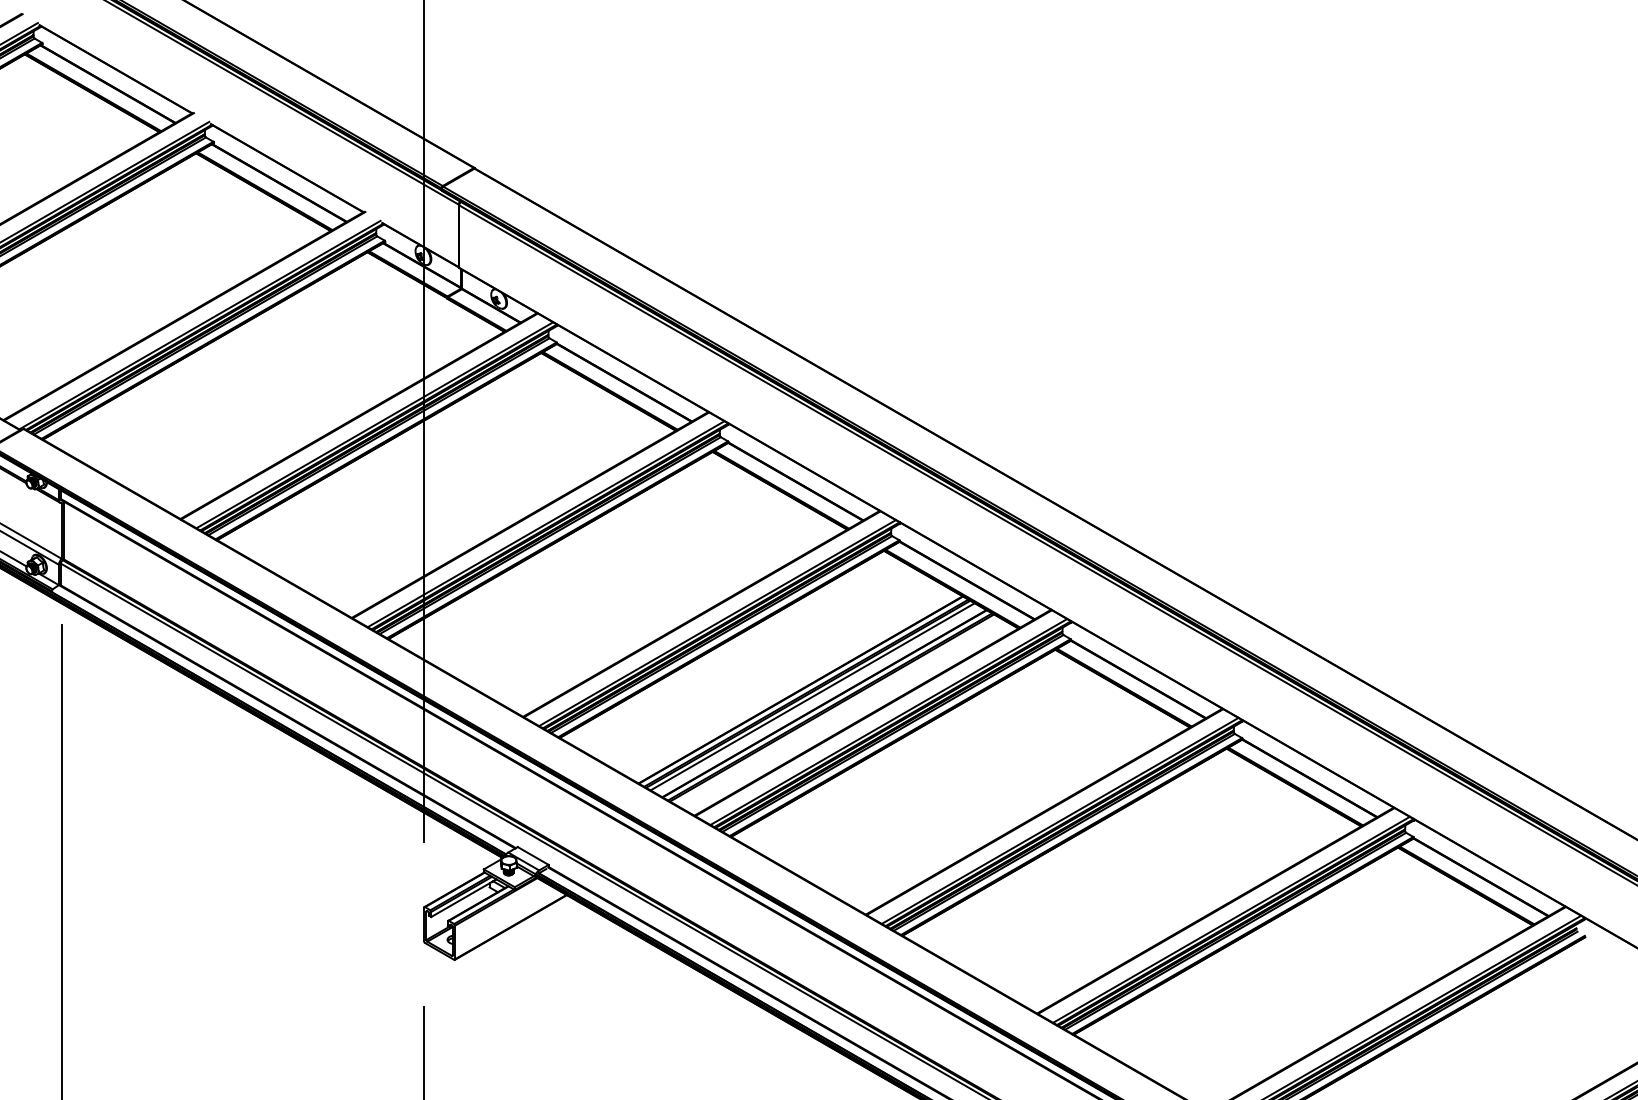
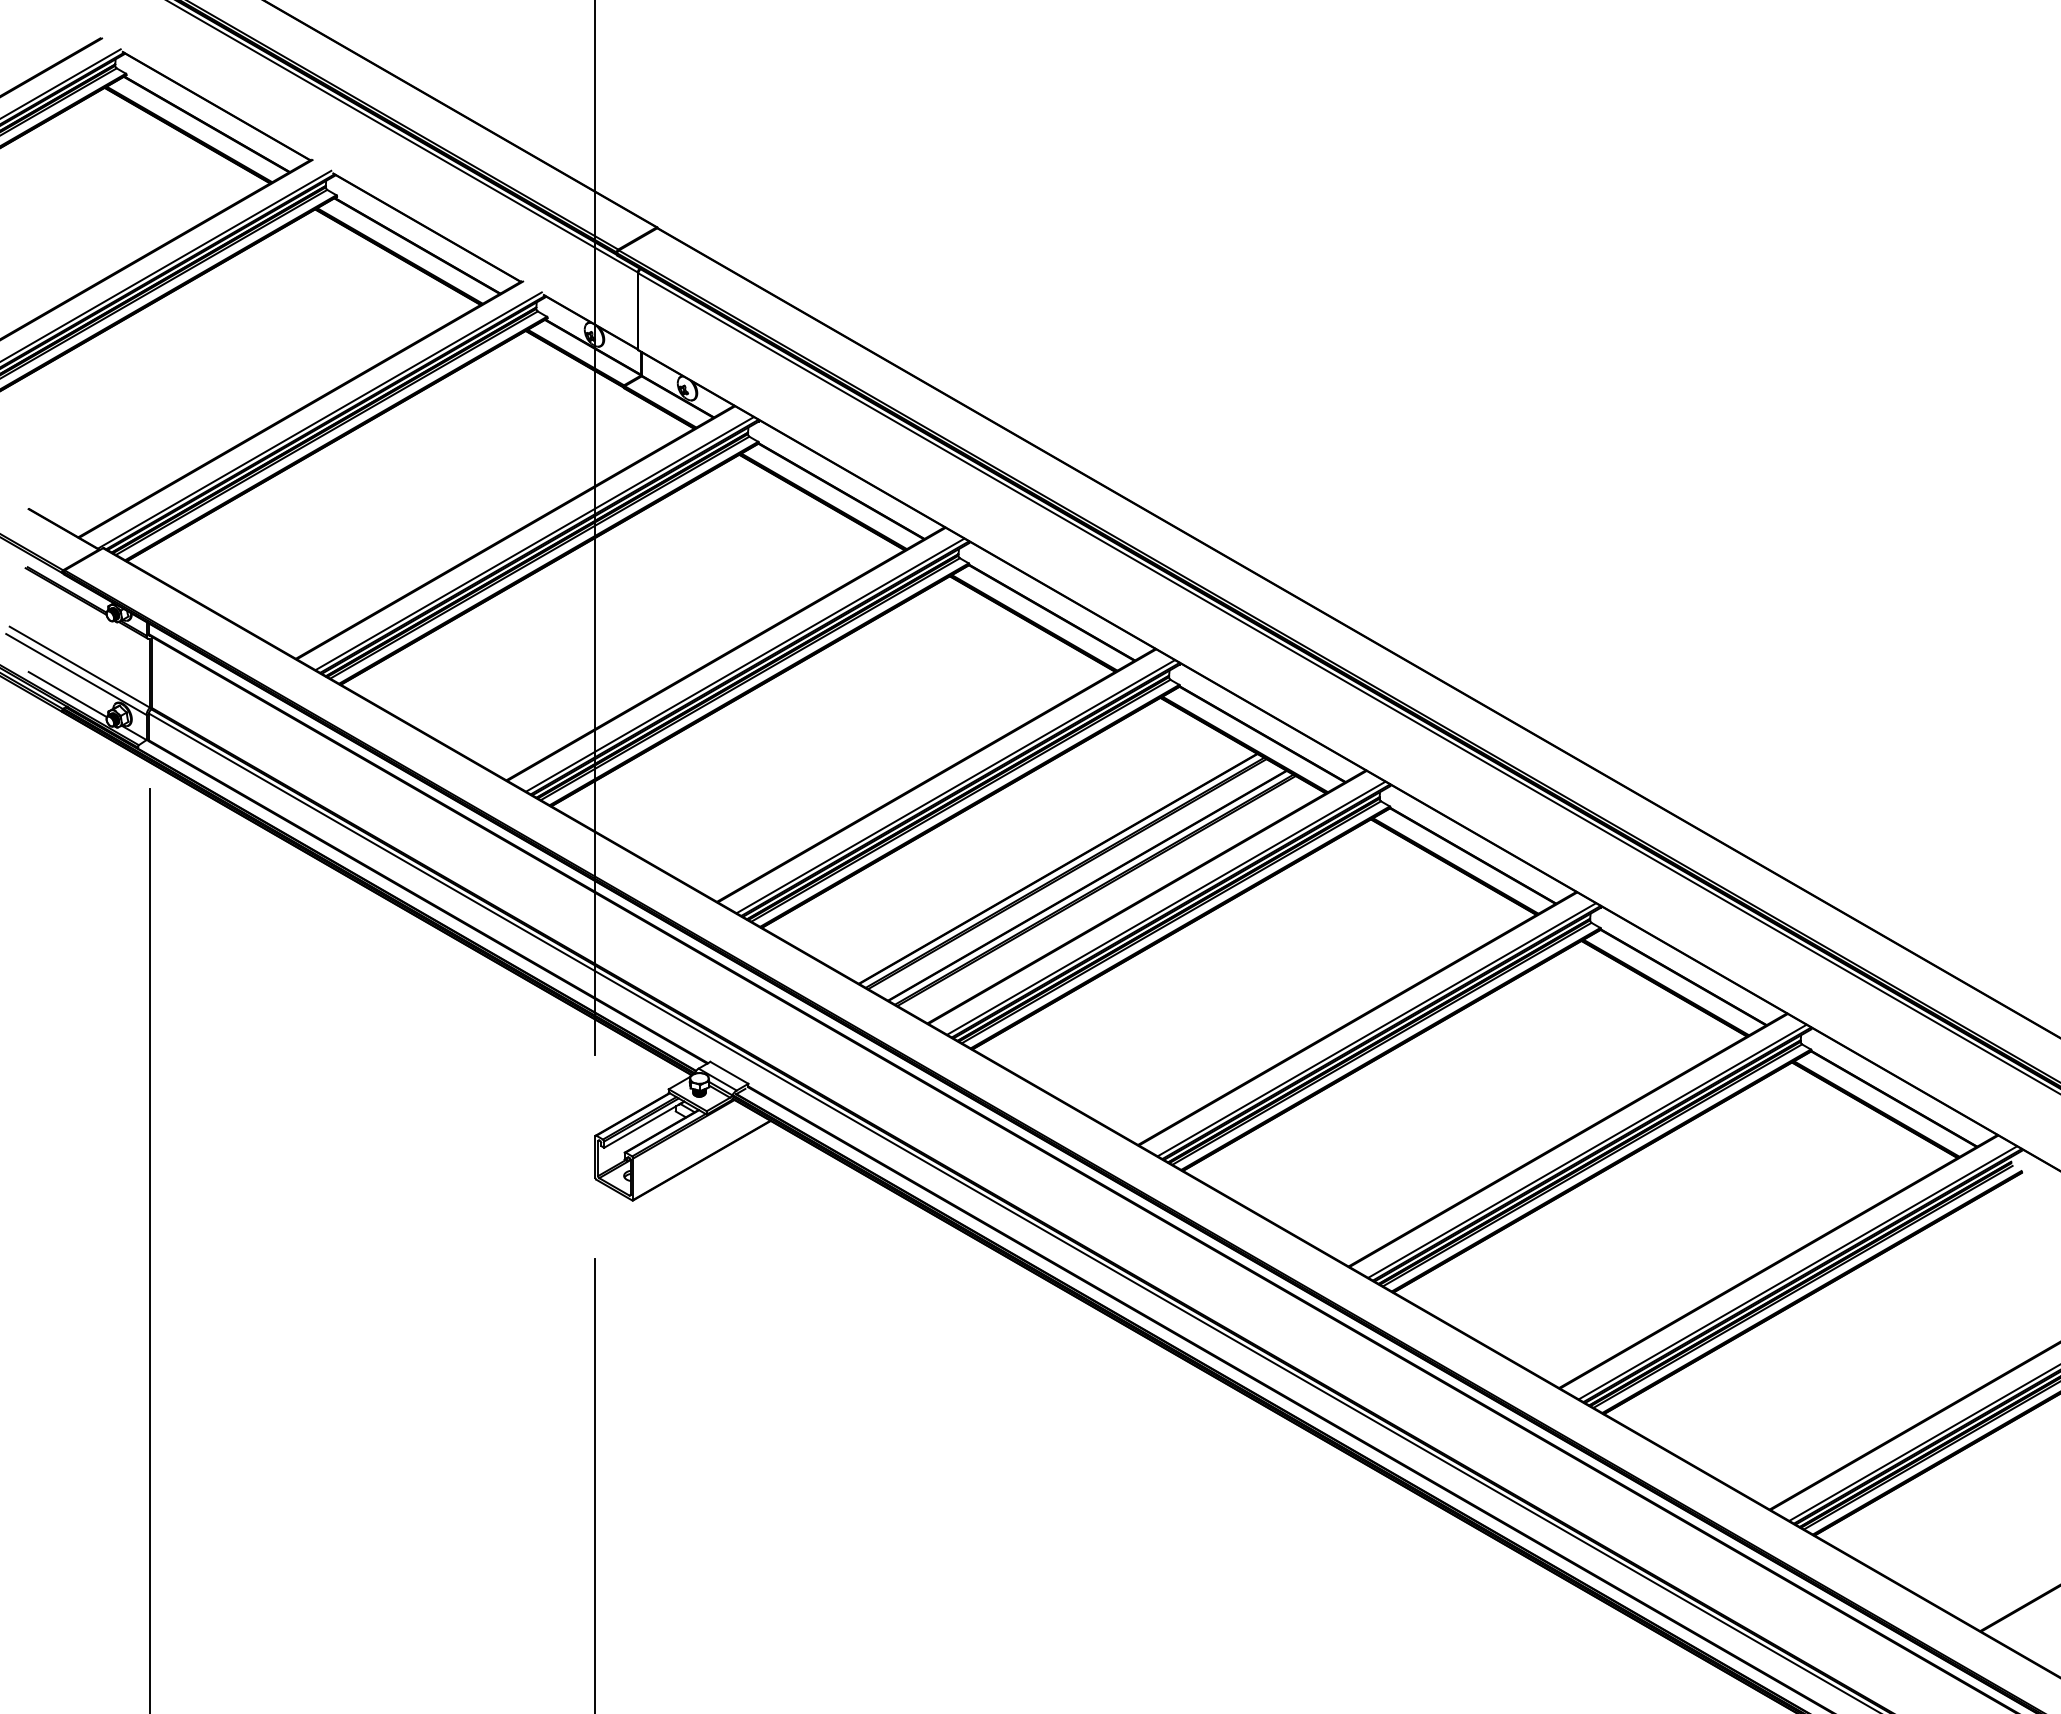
line: (812, 697) -> (1072, 877), removed

